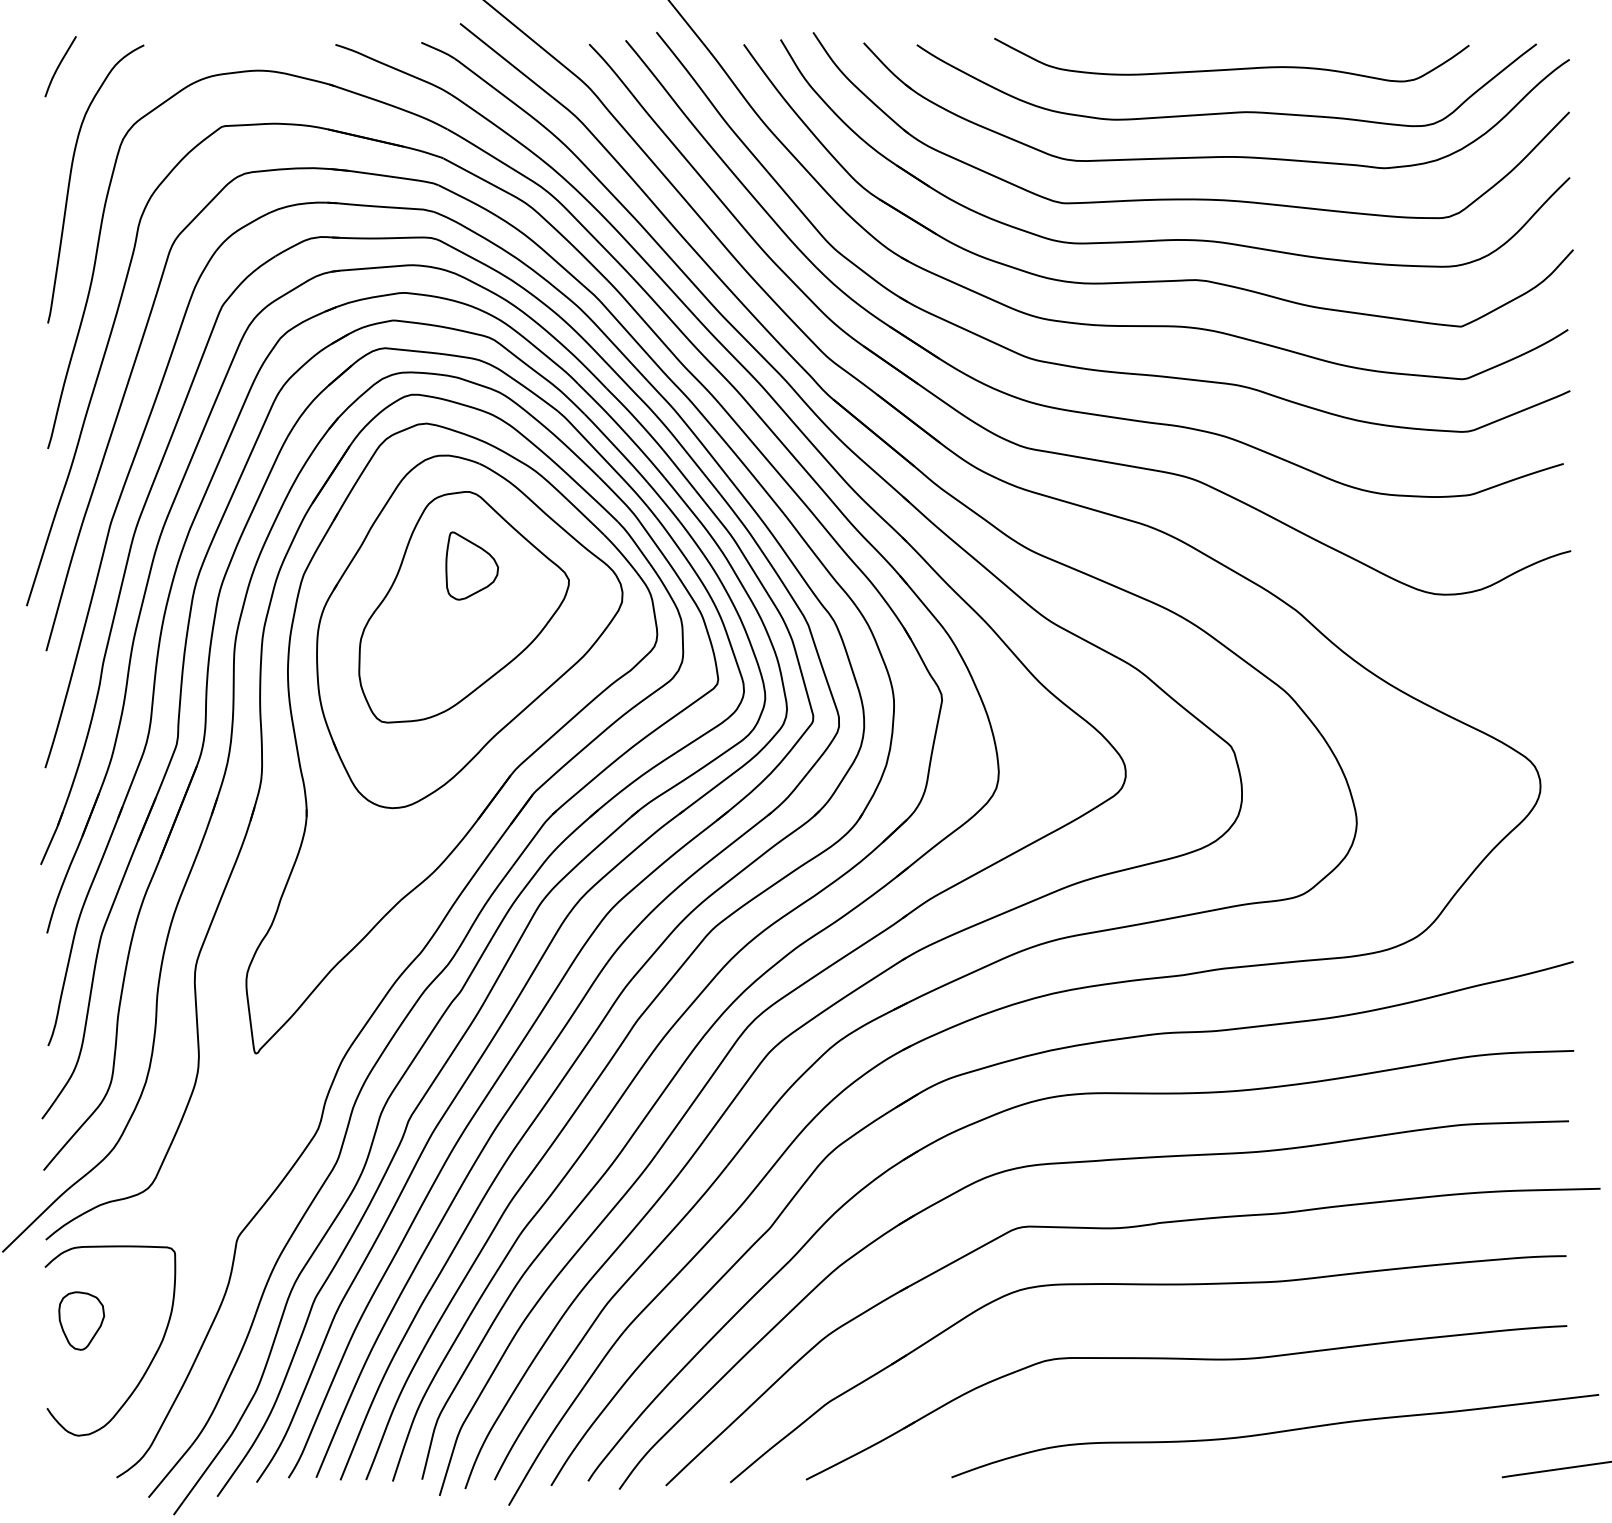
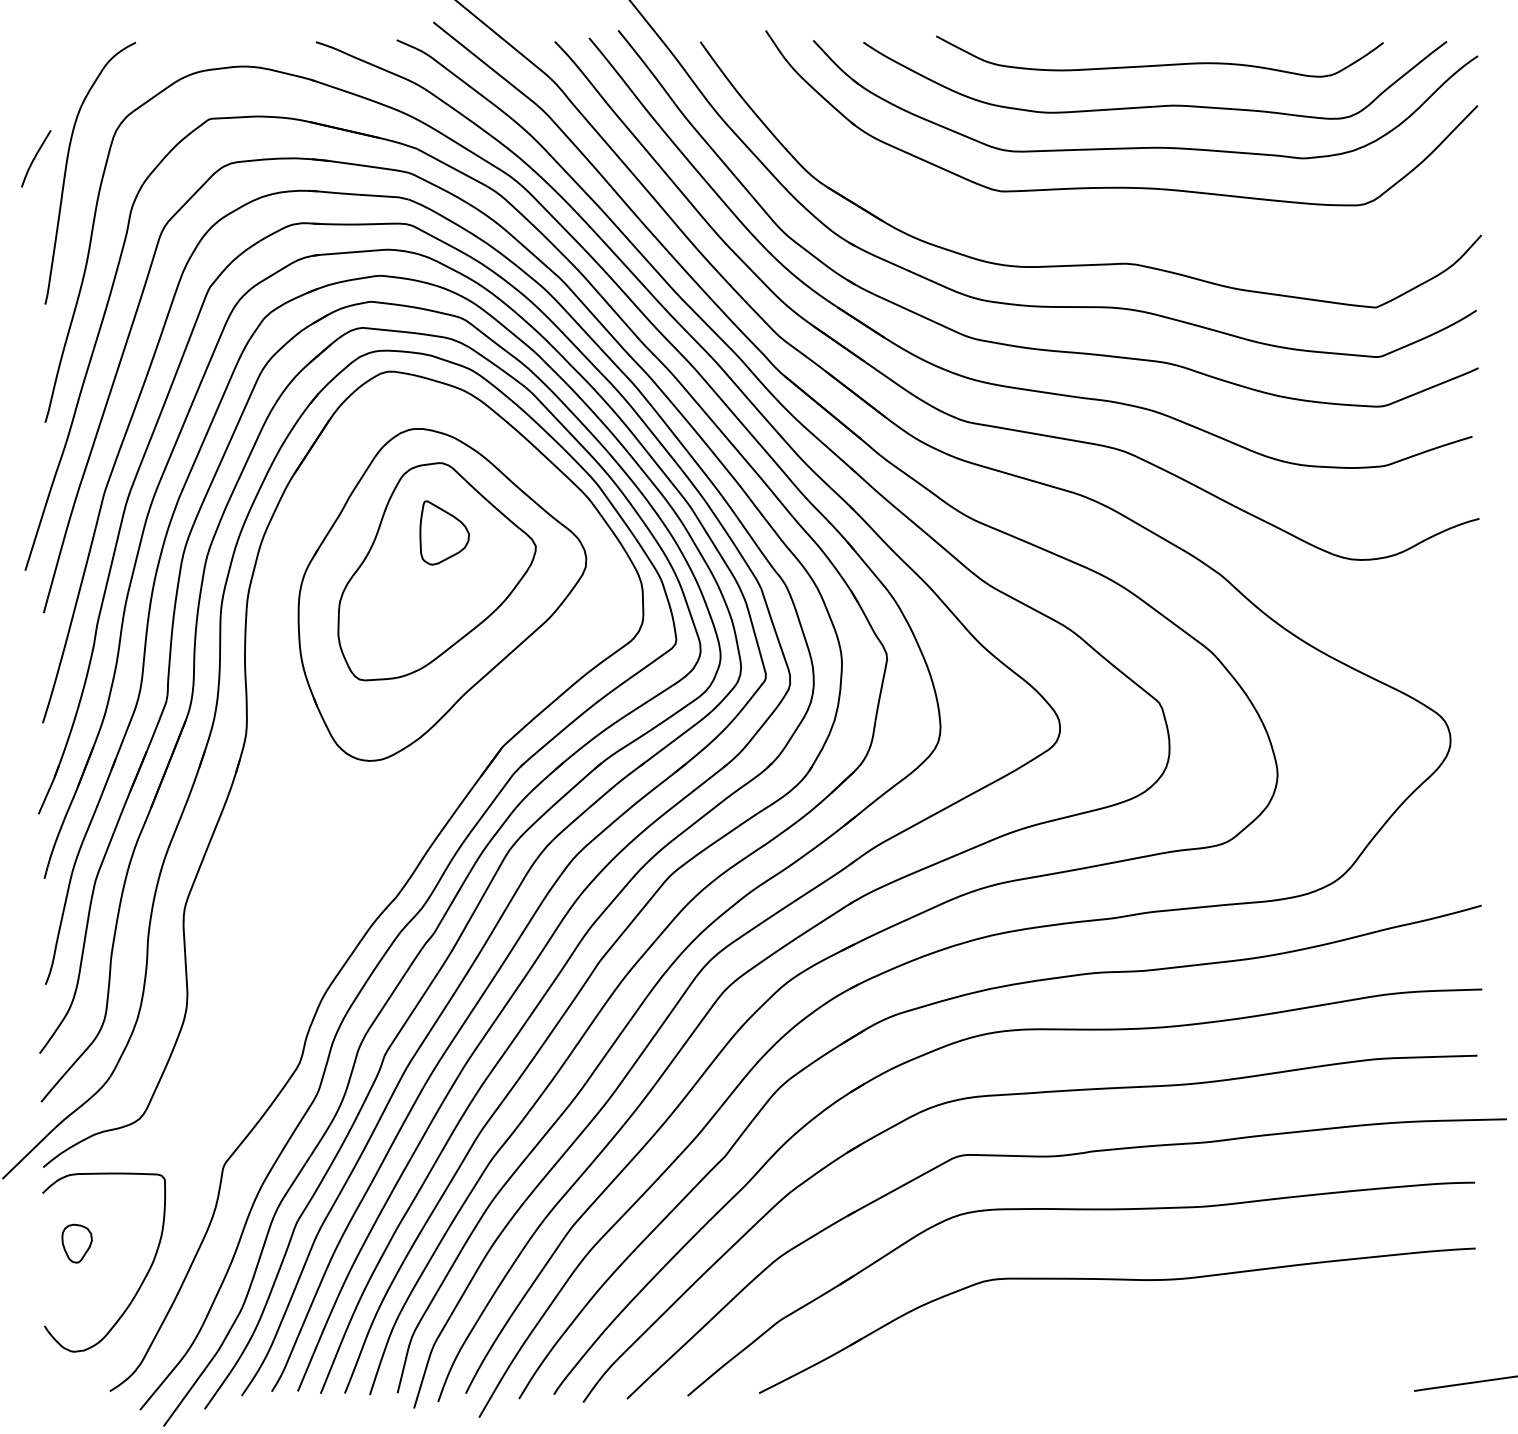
curve: (59, 66) -> (35, 158), moved
part: (1175, 239) -> (1106, 225), removed
part: (451, 738) -> (425, 695), removed
part: (82, 1320) -> (77, 1243), size x0.7
curve: (1274, 1433) -> (1200, 1349), removed

